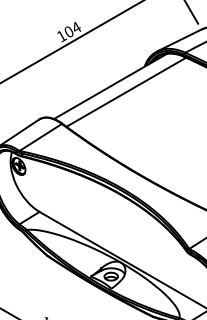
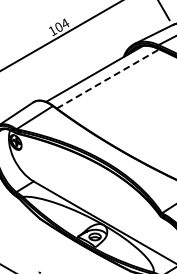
line: (126, 91) -> (108, 78), solid -> dashed

